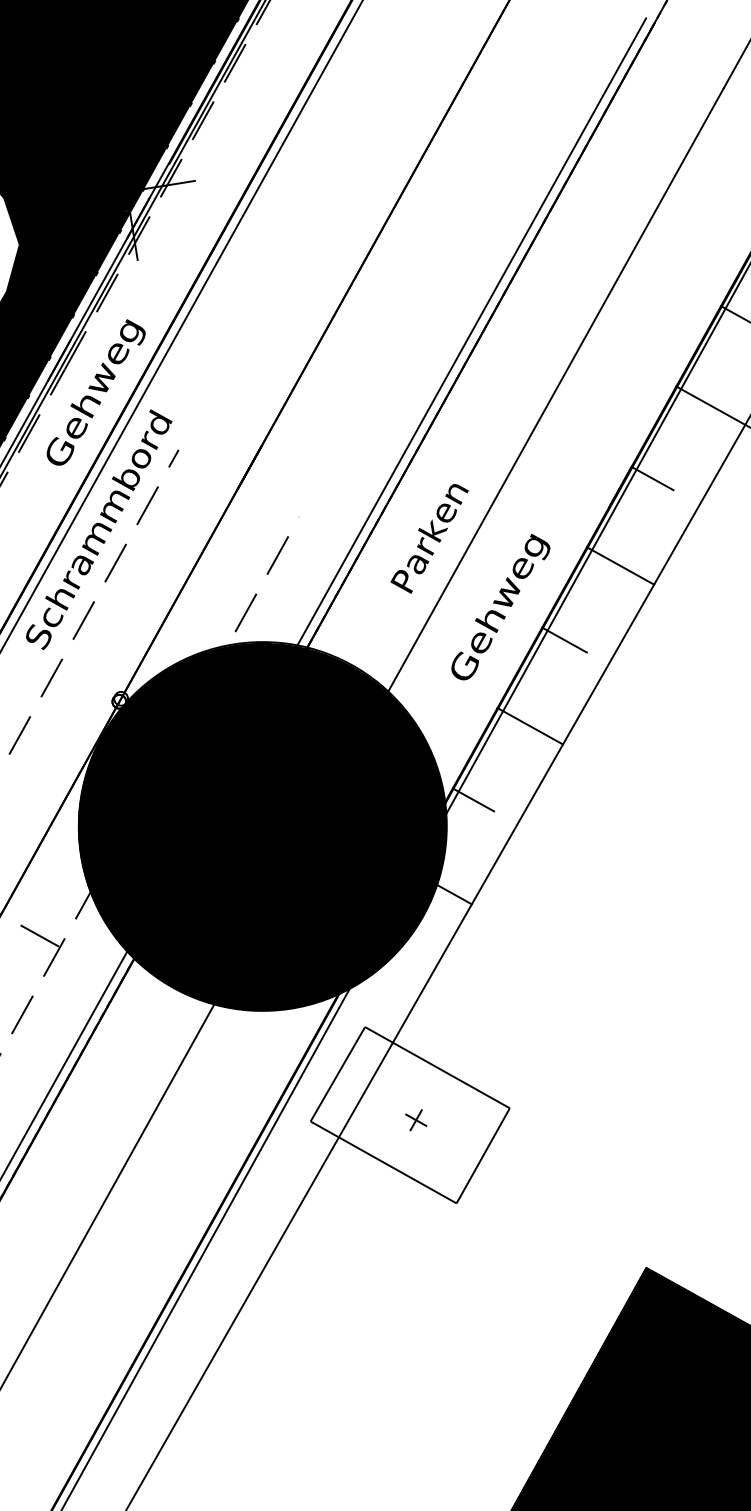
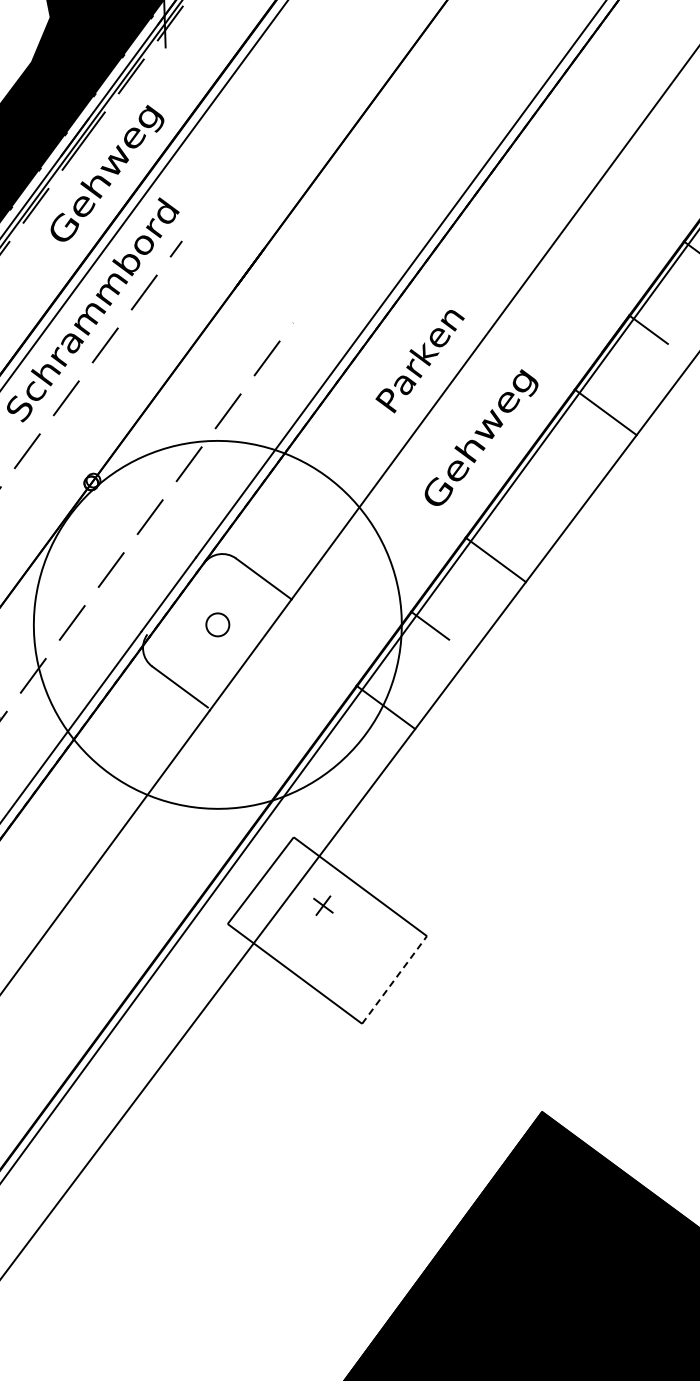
line: (564, 639) -> (540, 478), removed
fill: (261, 826) -> (216, 625), removed
part: (416, 1120) -> (323, 906), moved
line: (483, 1155) -> (394, 979), solid -> dashed

